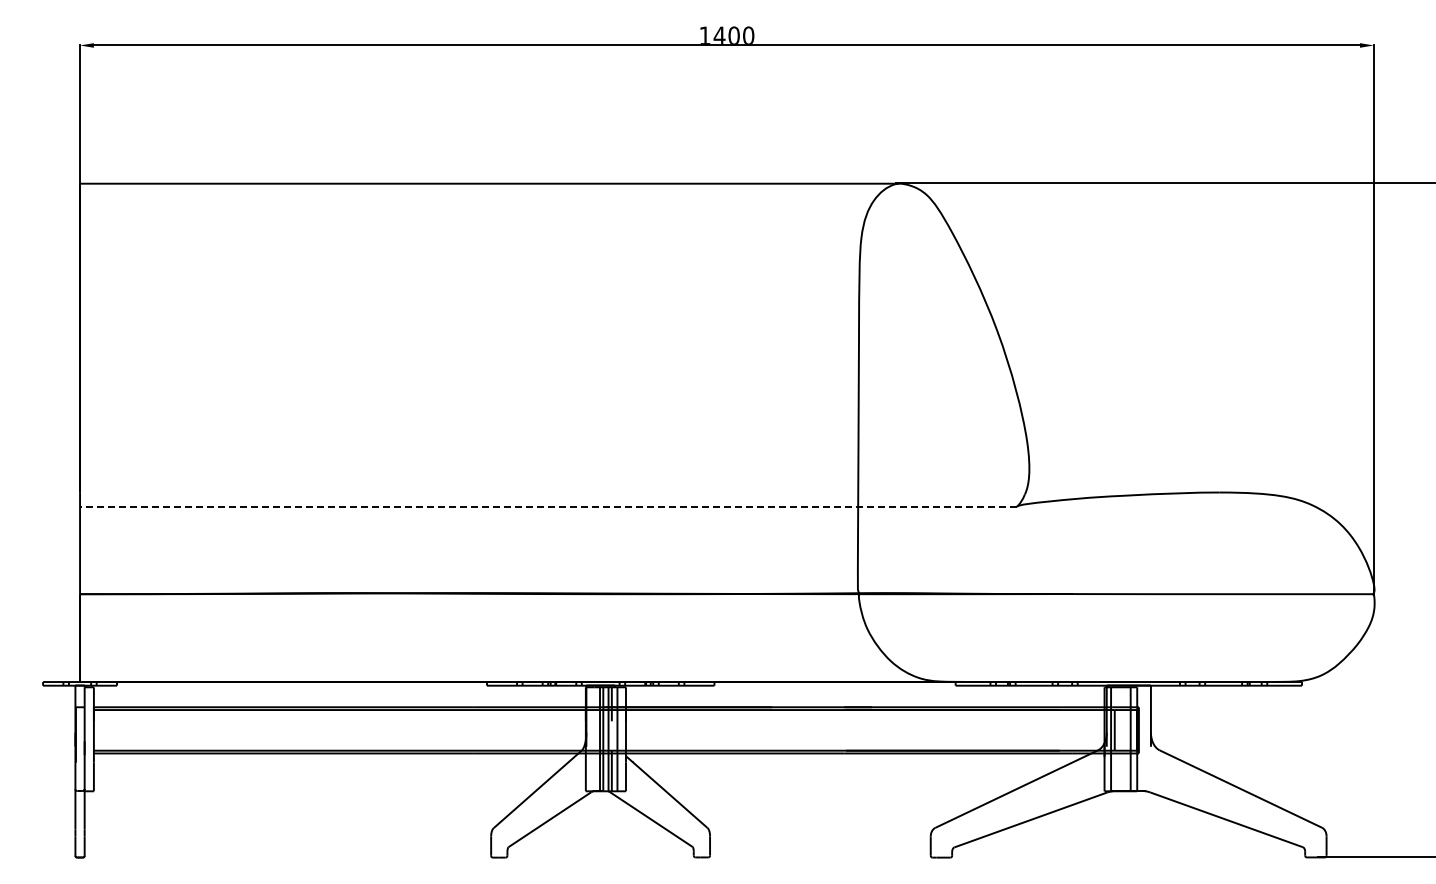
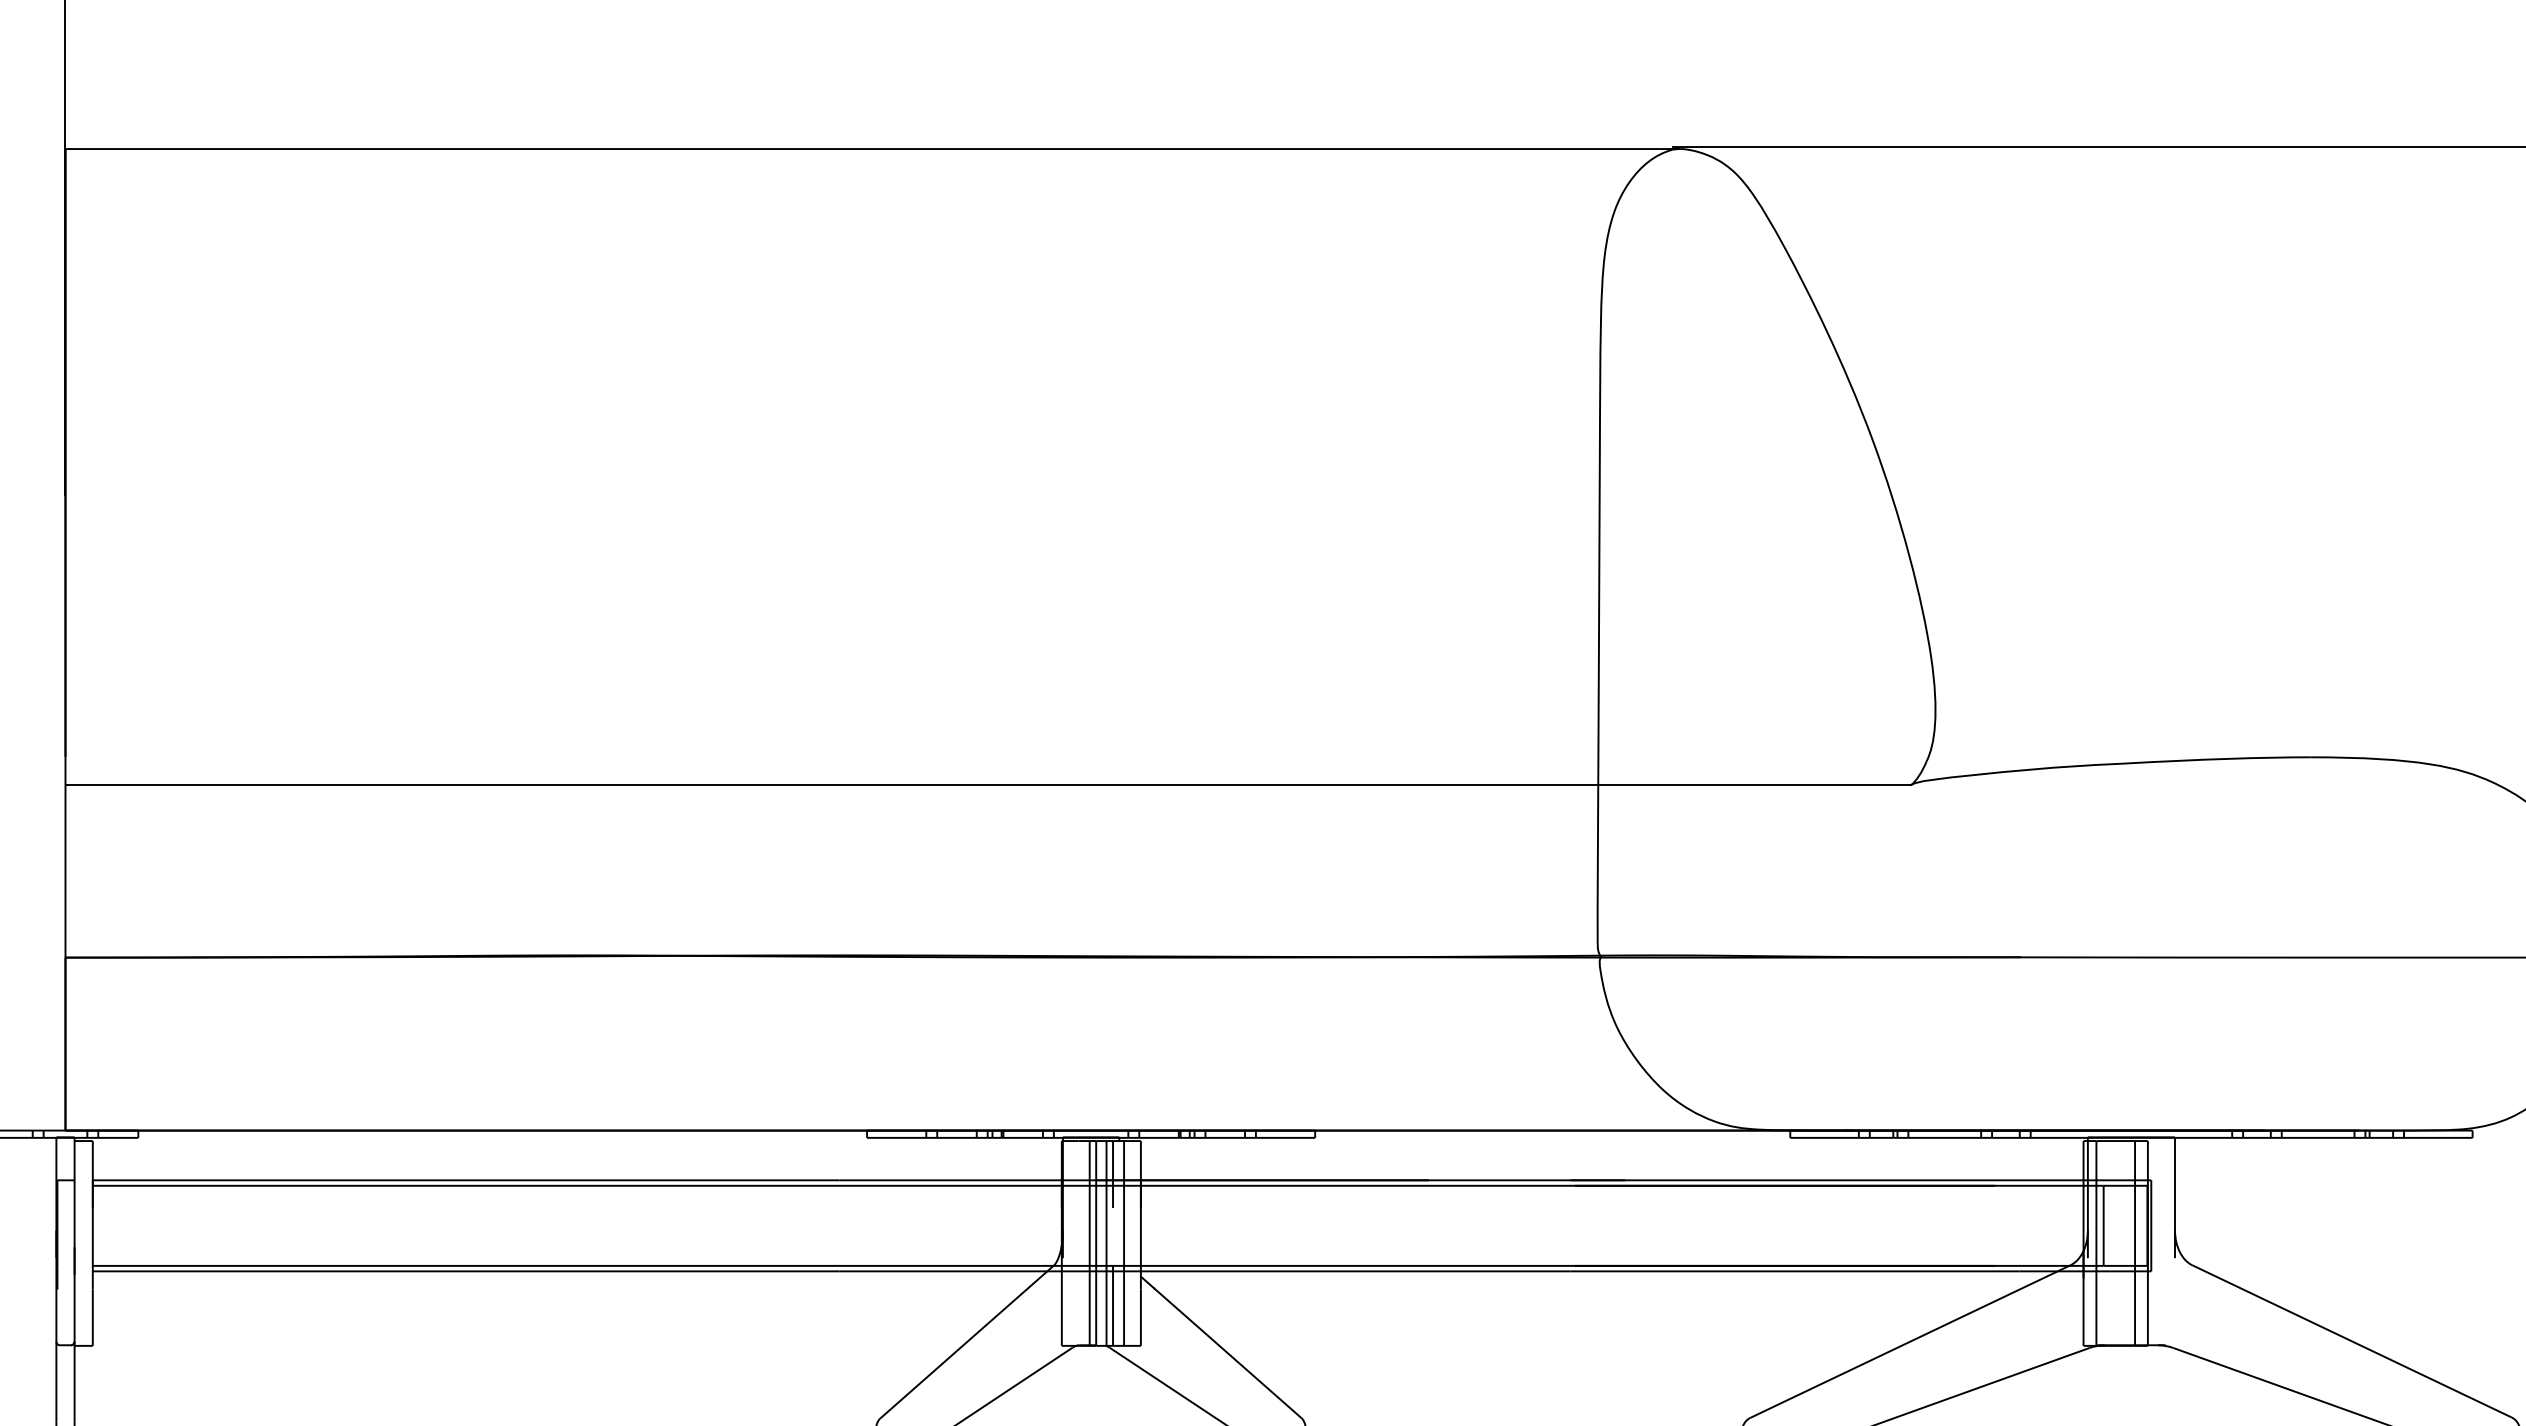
line: (548, 506) -> (988, 784), dashed -> solid

